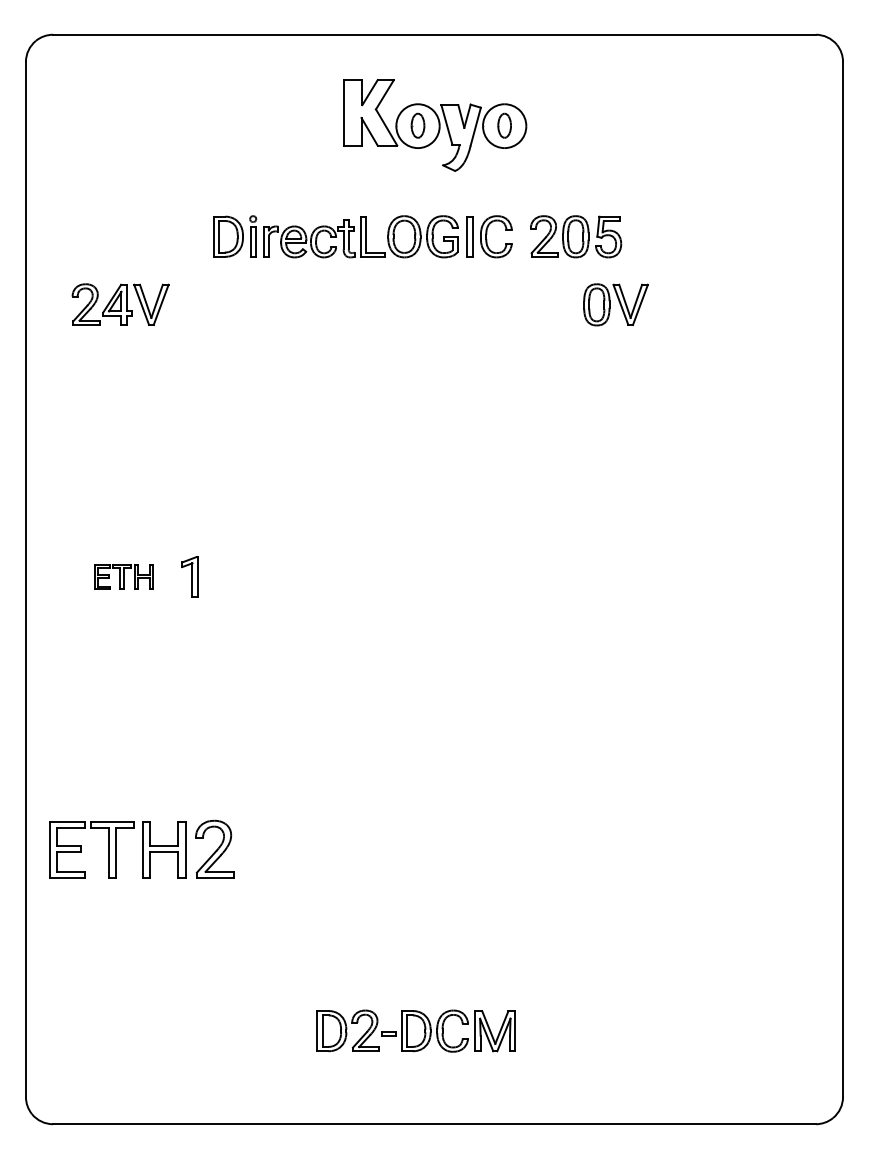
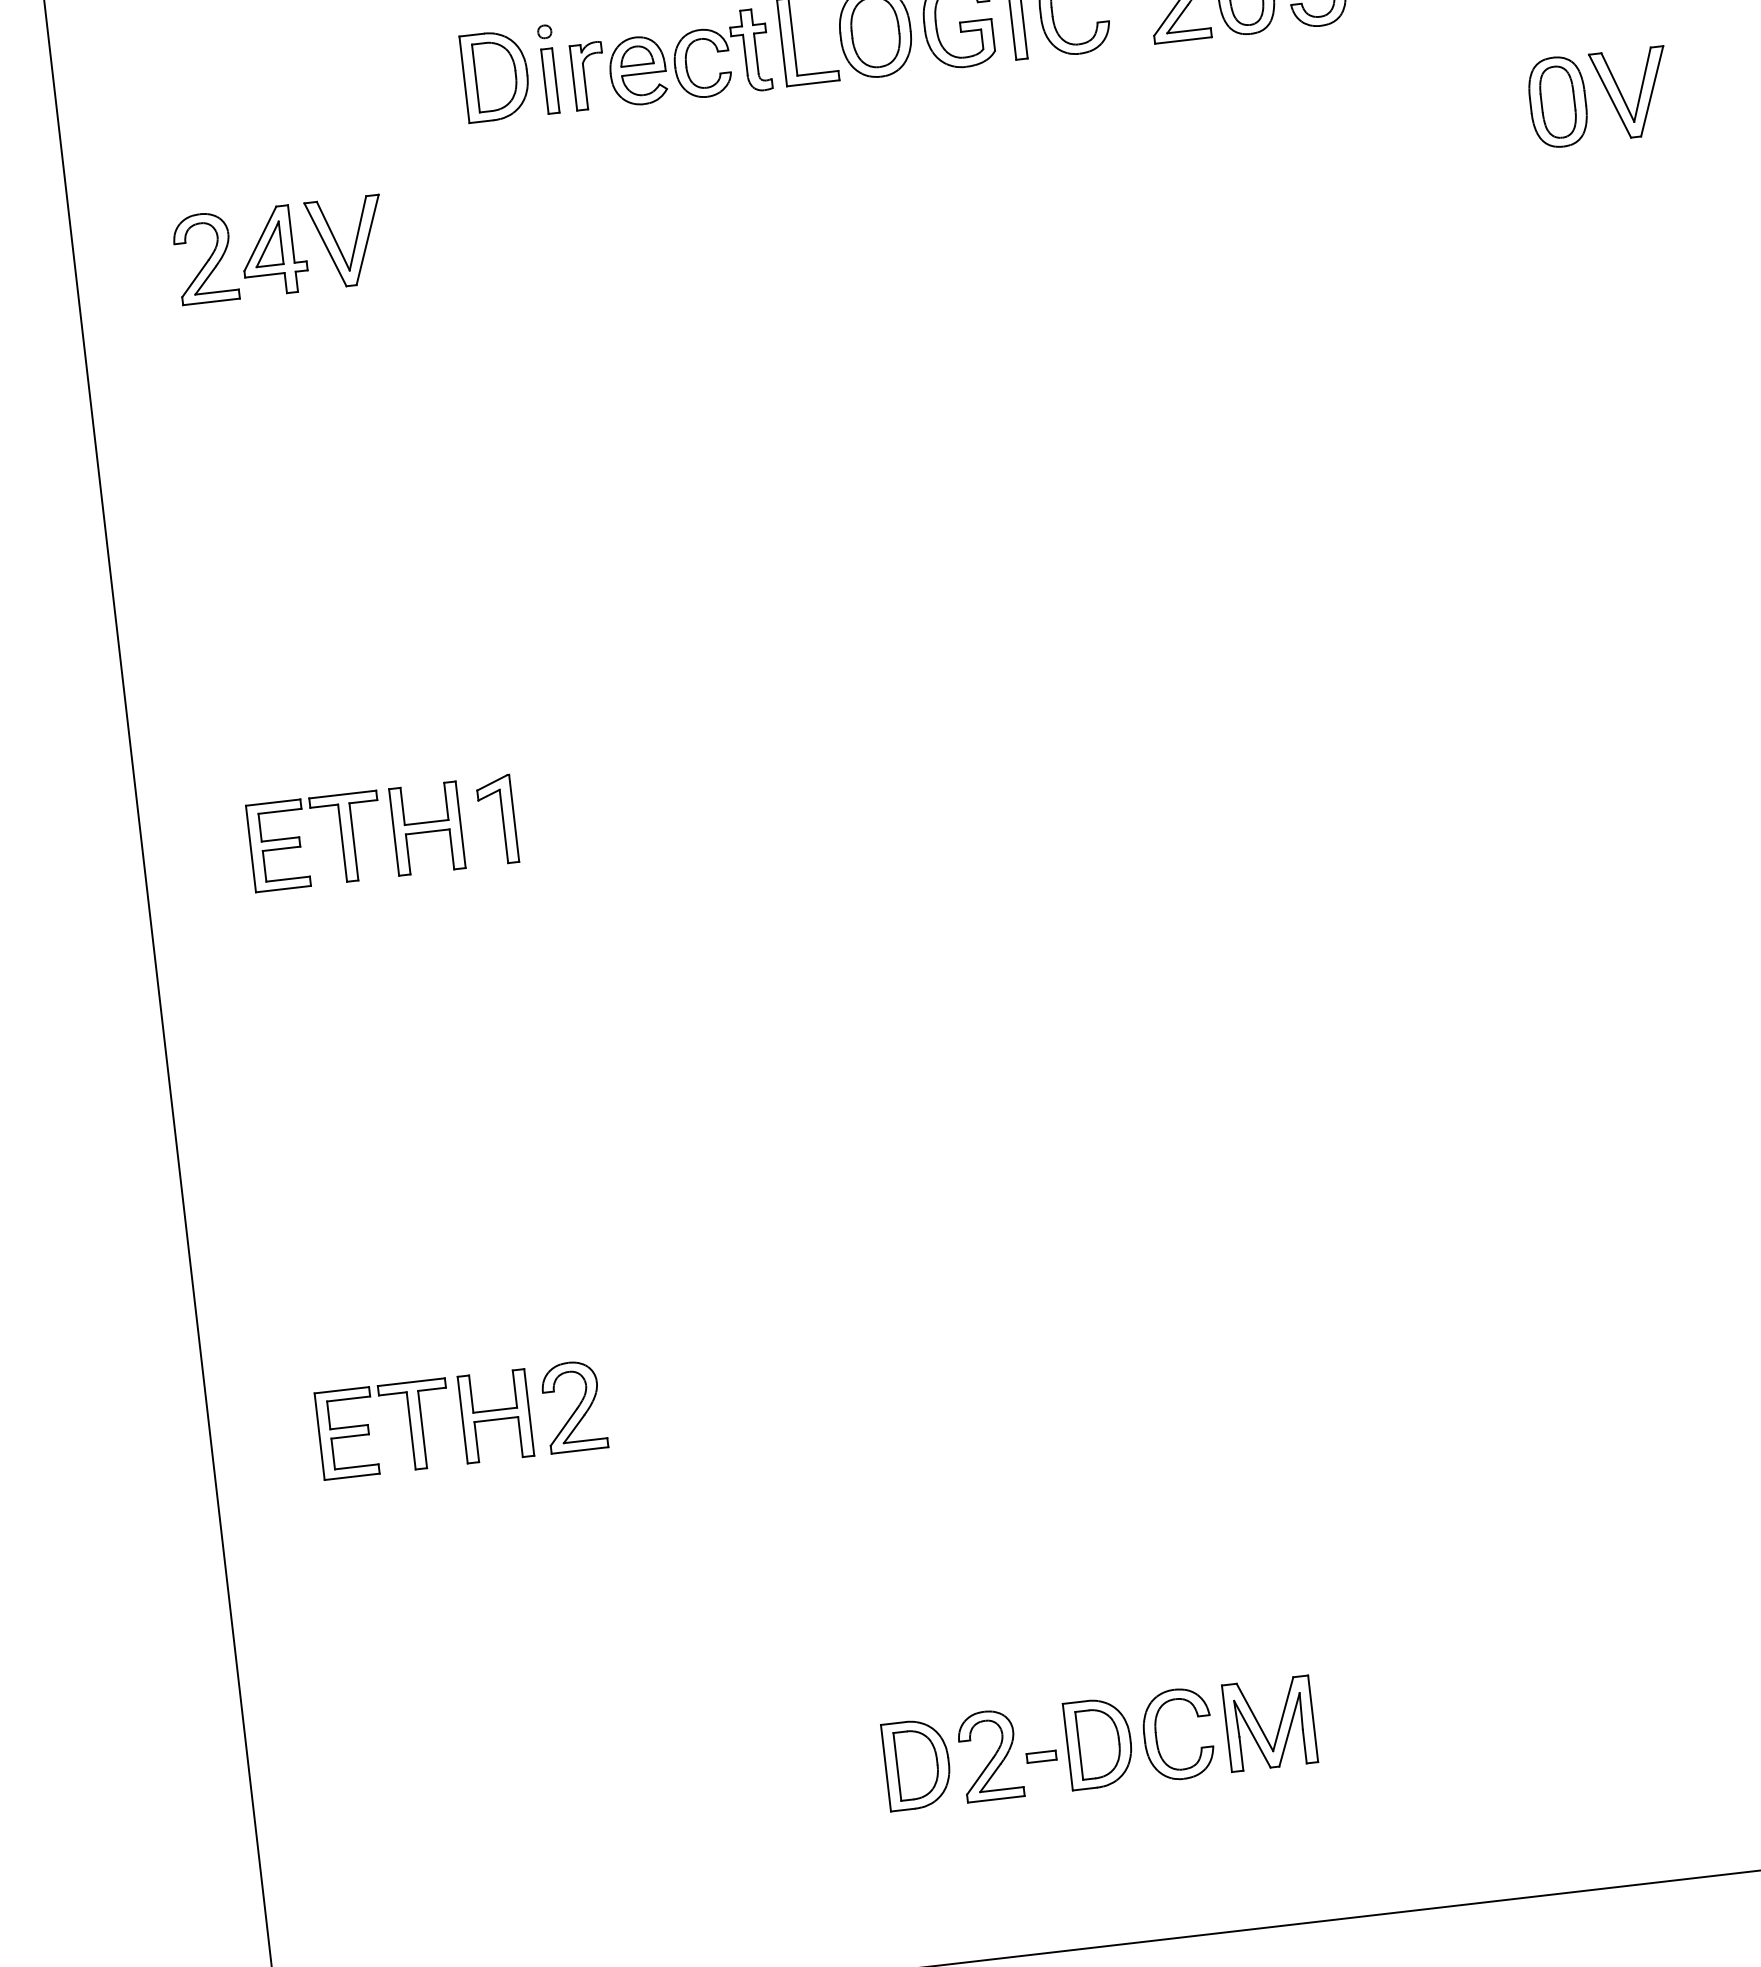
part: (615, 304) -> (1598, 96), moved
part: (124, 576) -> (356, 835), size x1.67
part: (141, 849) -> (461, 1420), size x0.71

